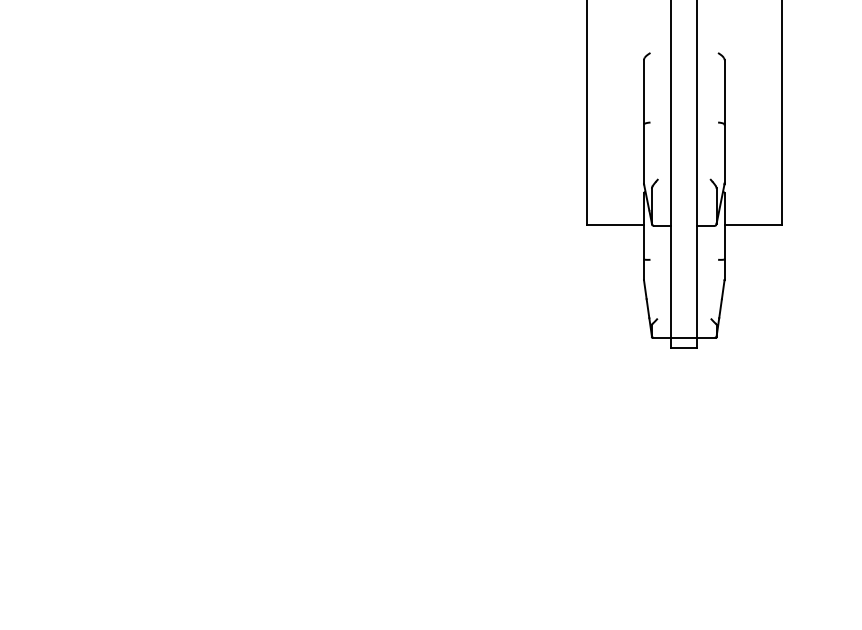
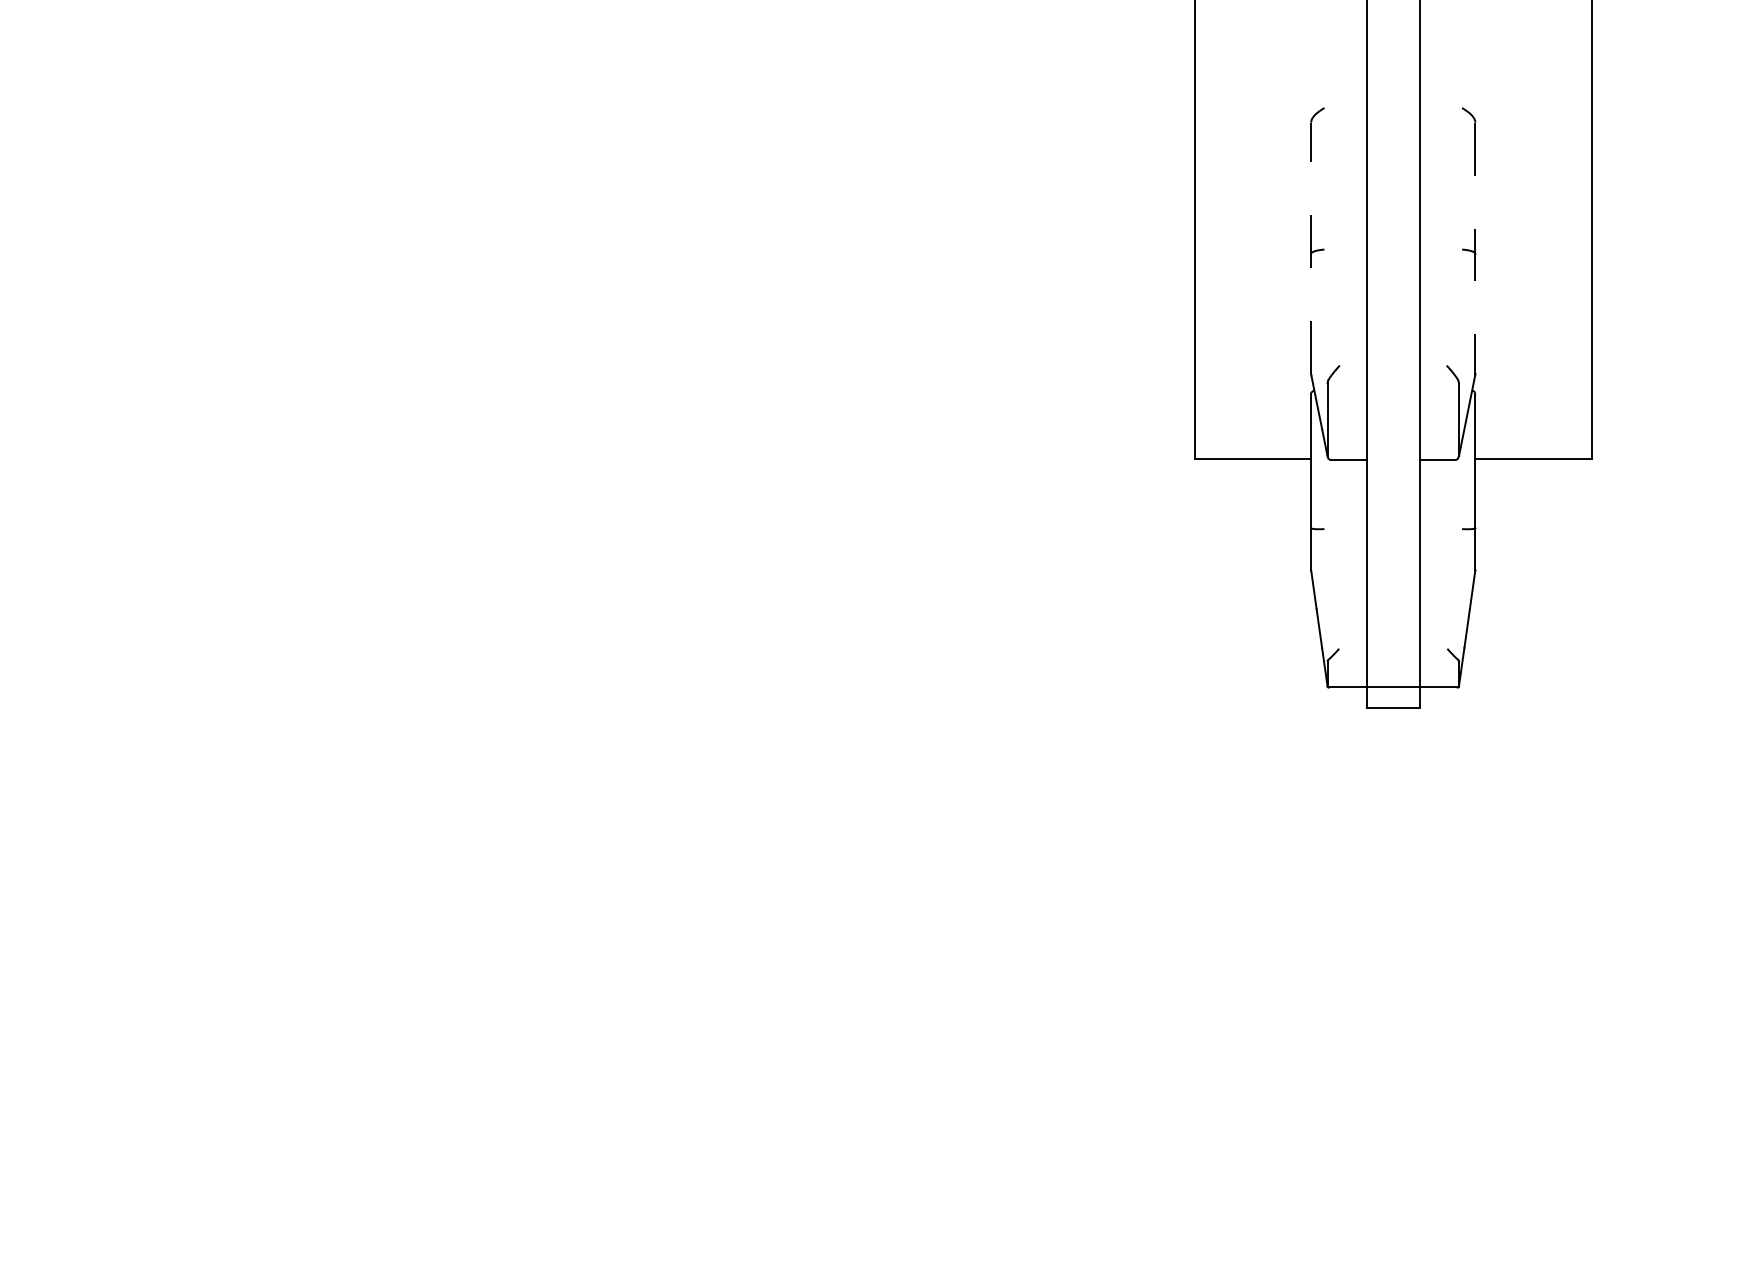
line: (644, 121) -> (1312, 247), solid -> dashed
line: (724, 121) -> (1475, 247), solid -> dashed

